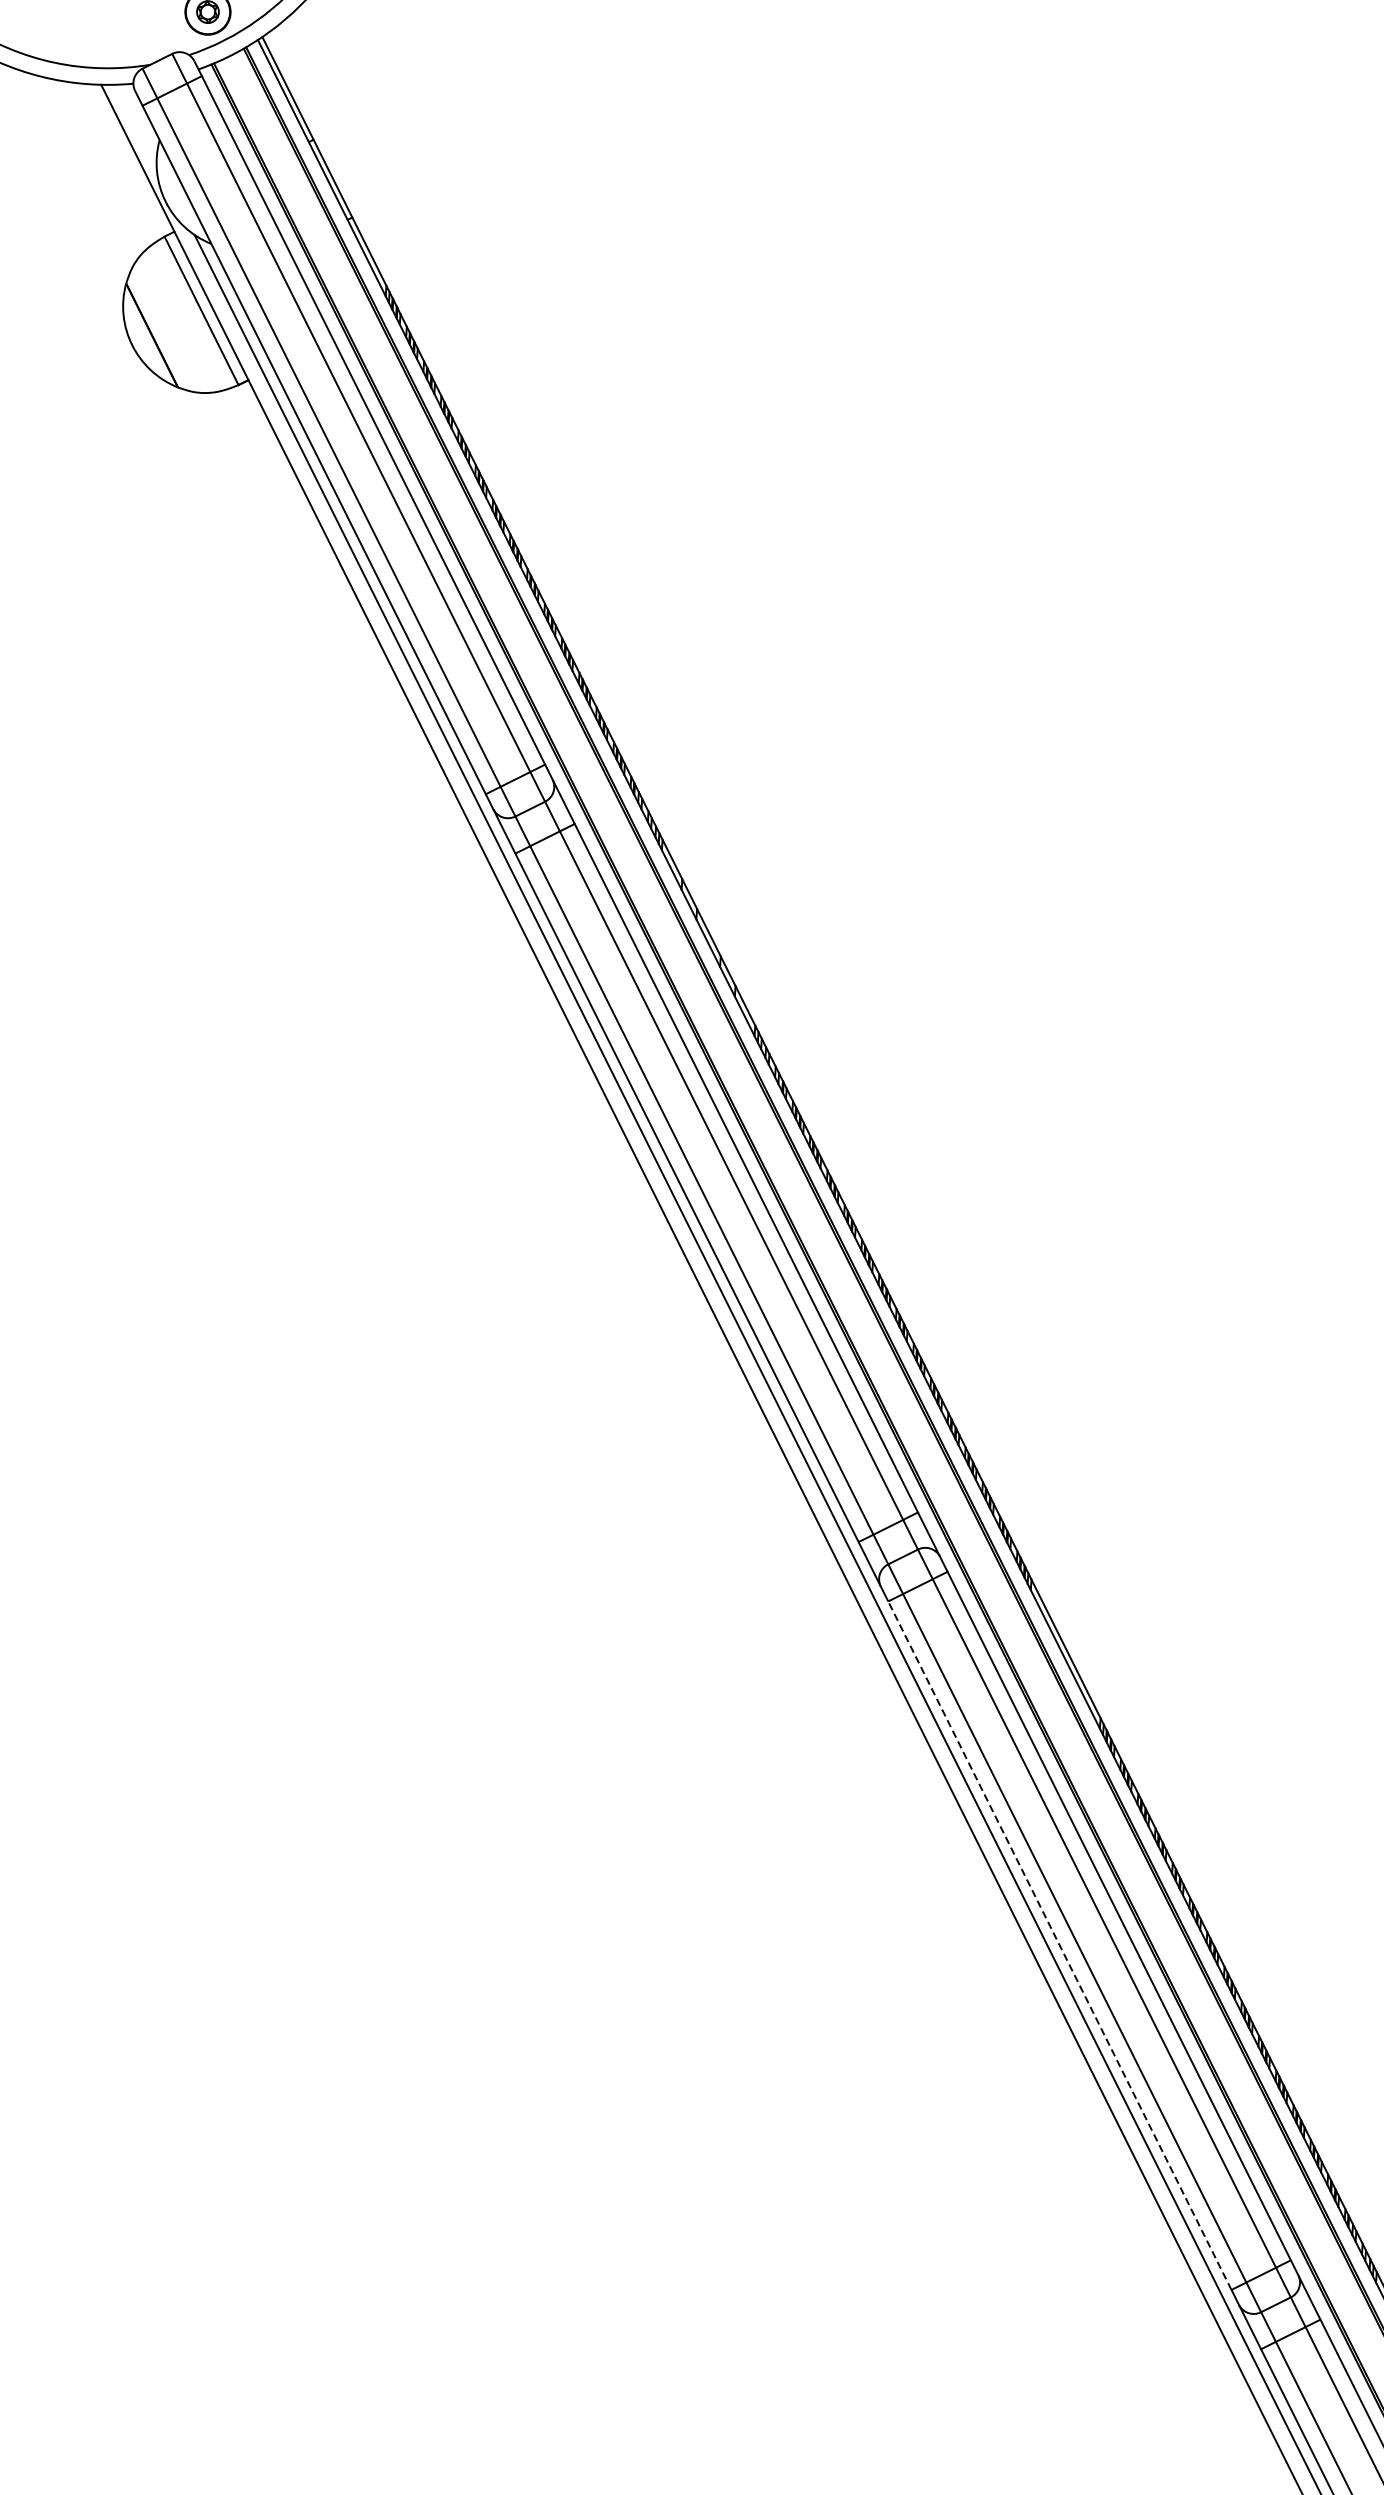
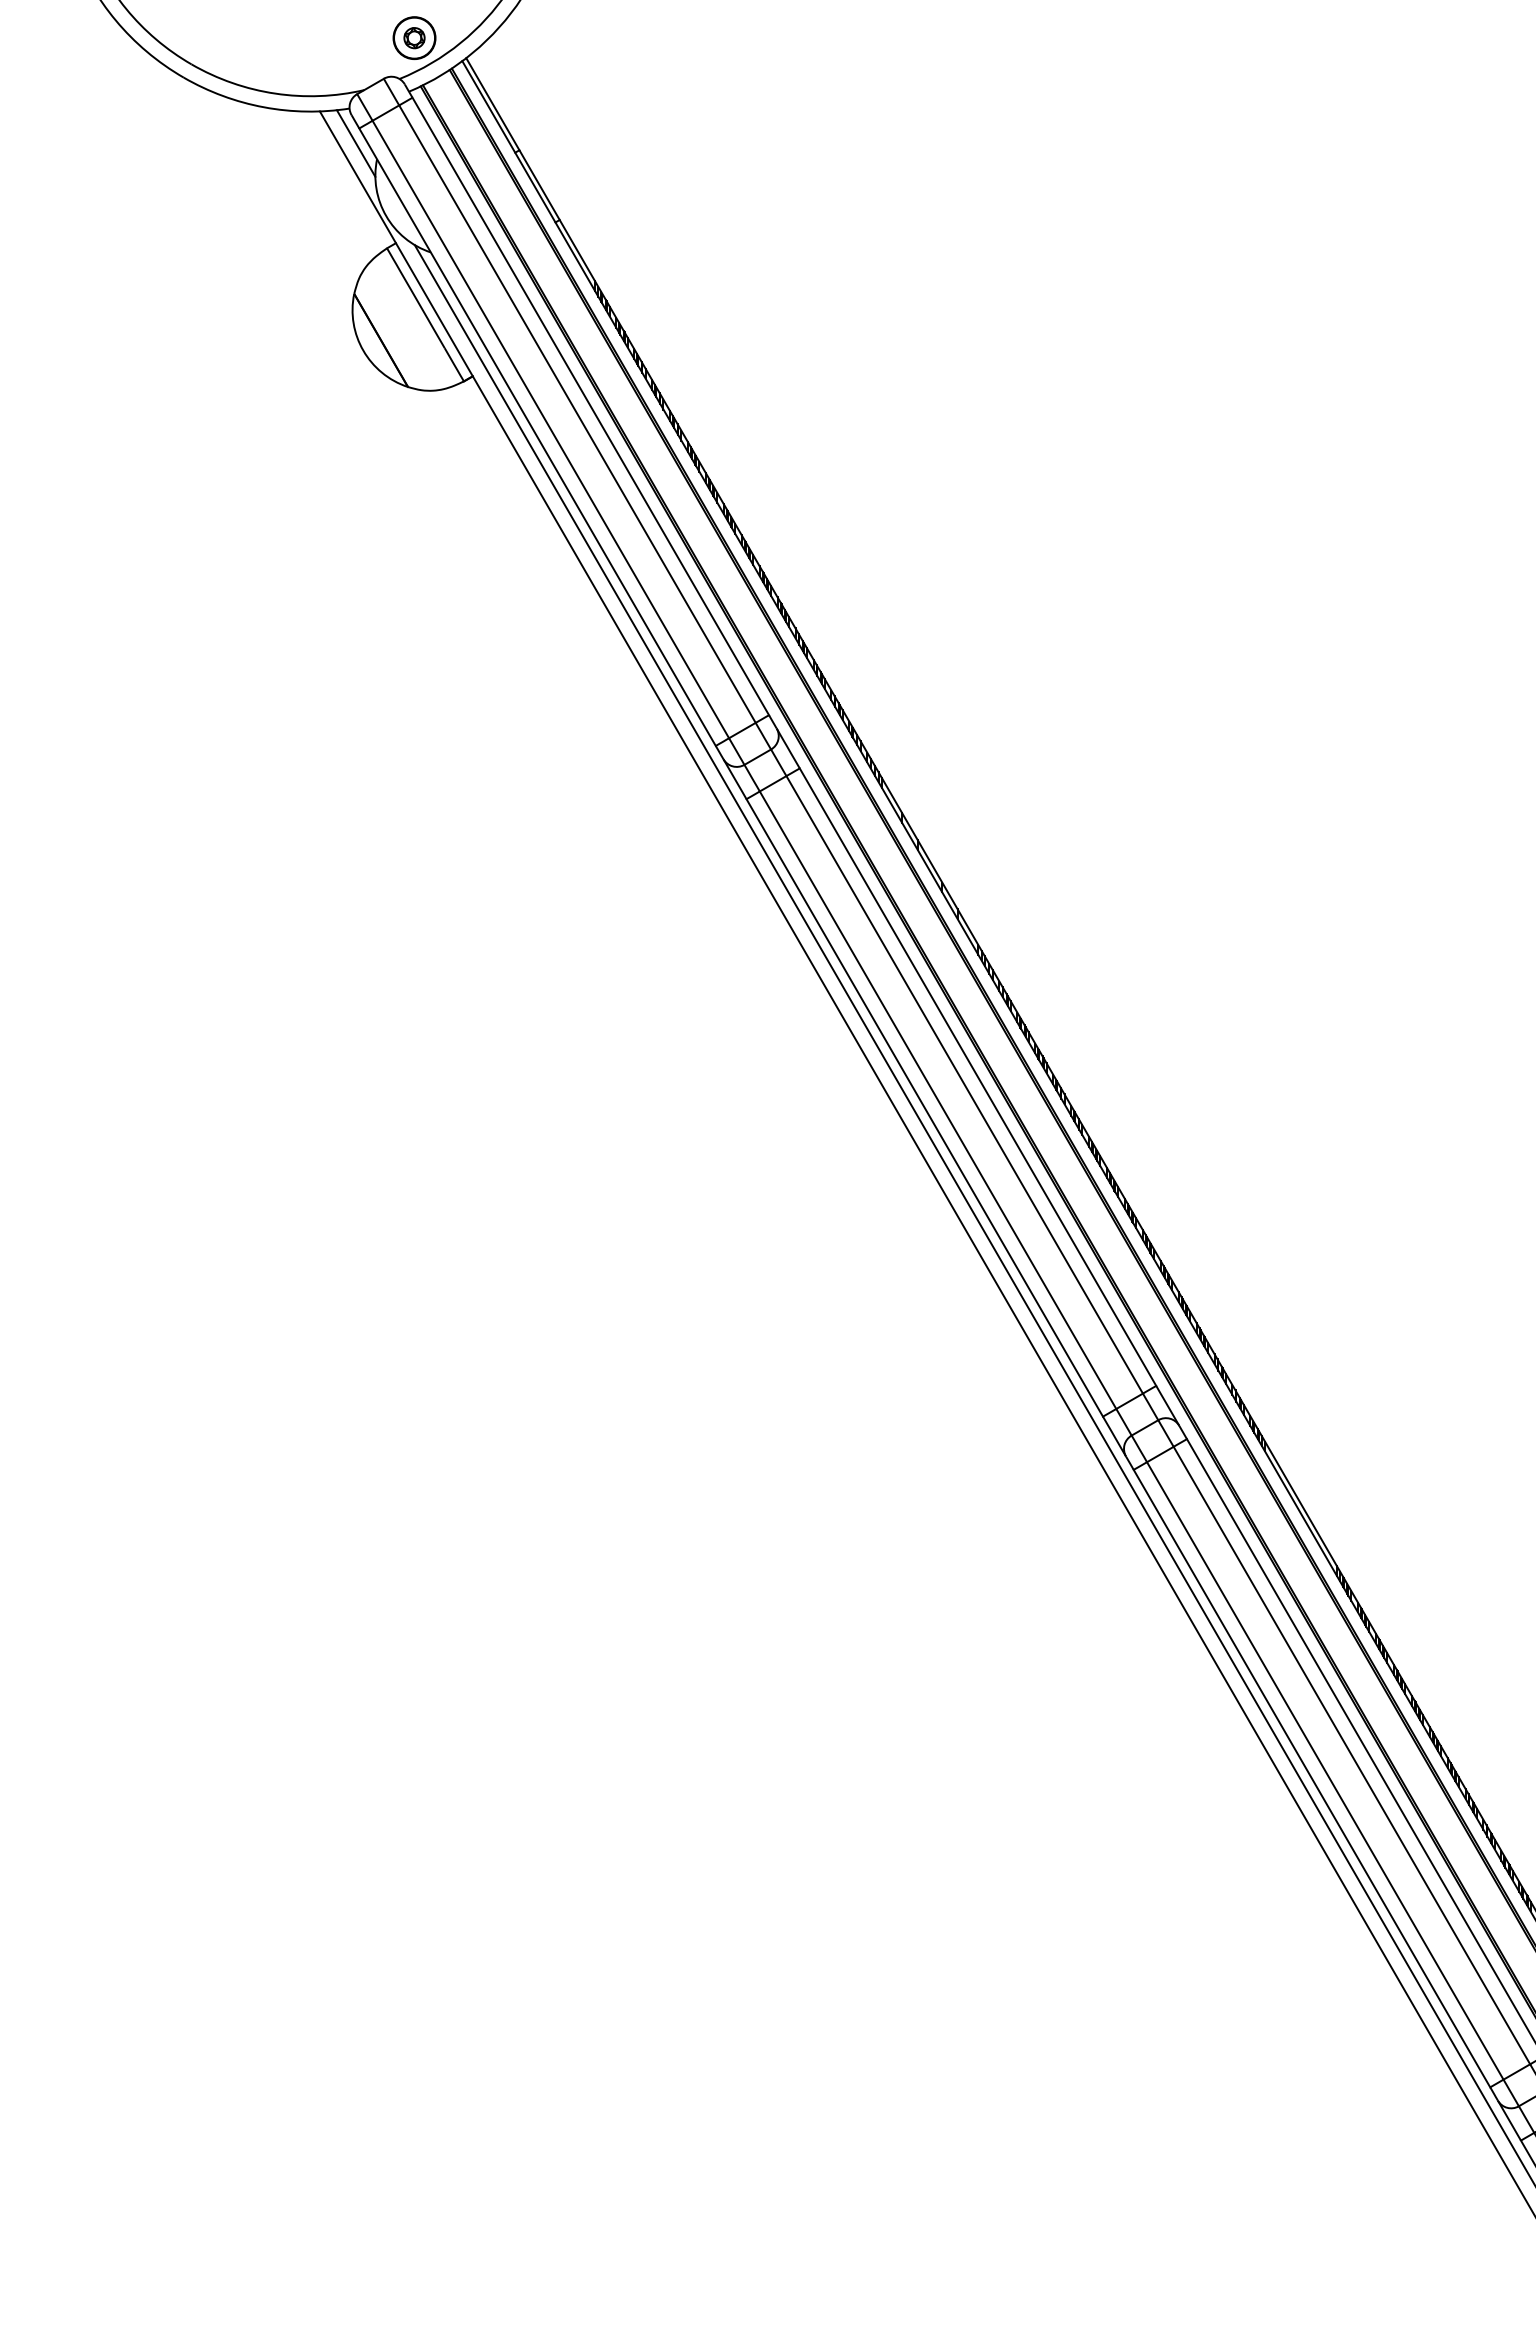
line: (137, 121) -> (355, 143), added
line: (1059, 1945) -> (1311, 1778), dashed -> solid

